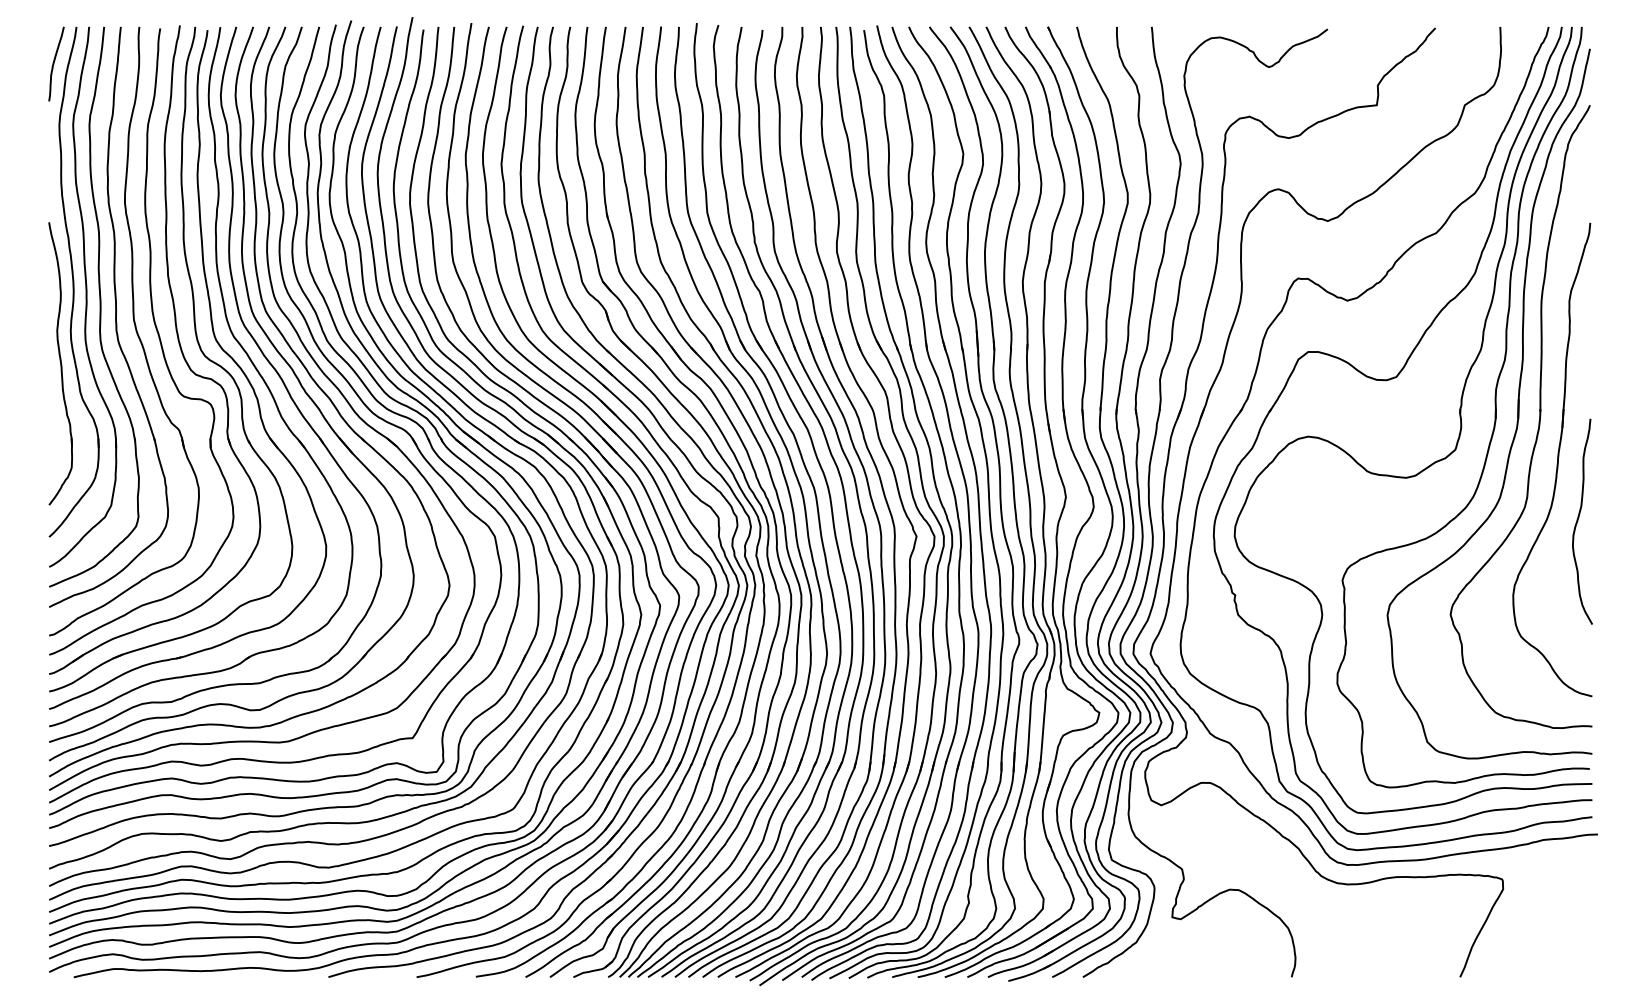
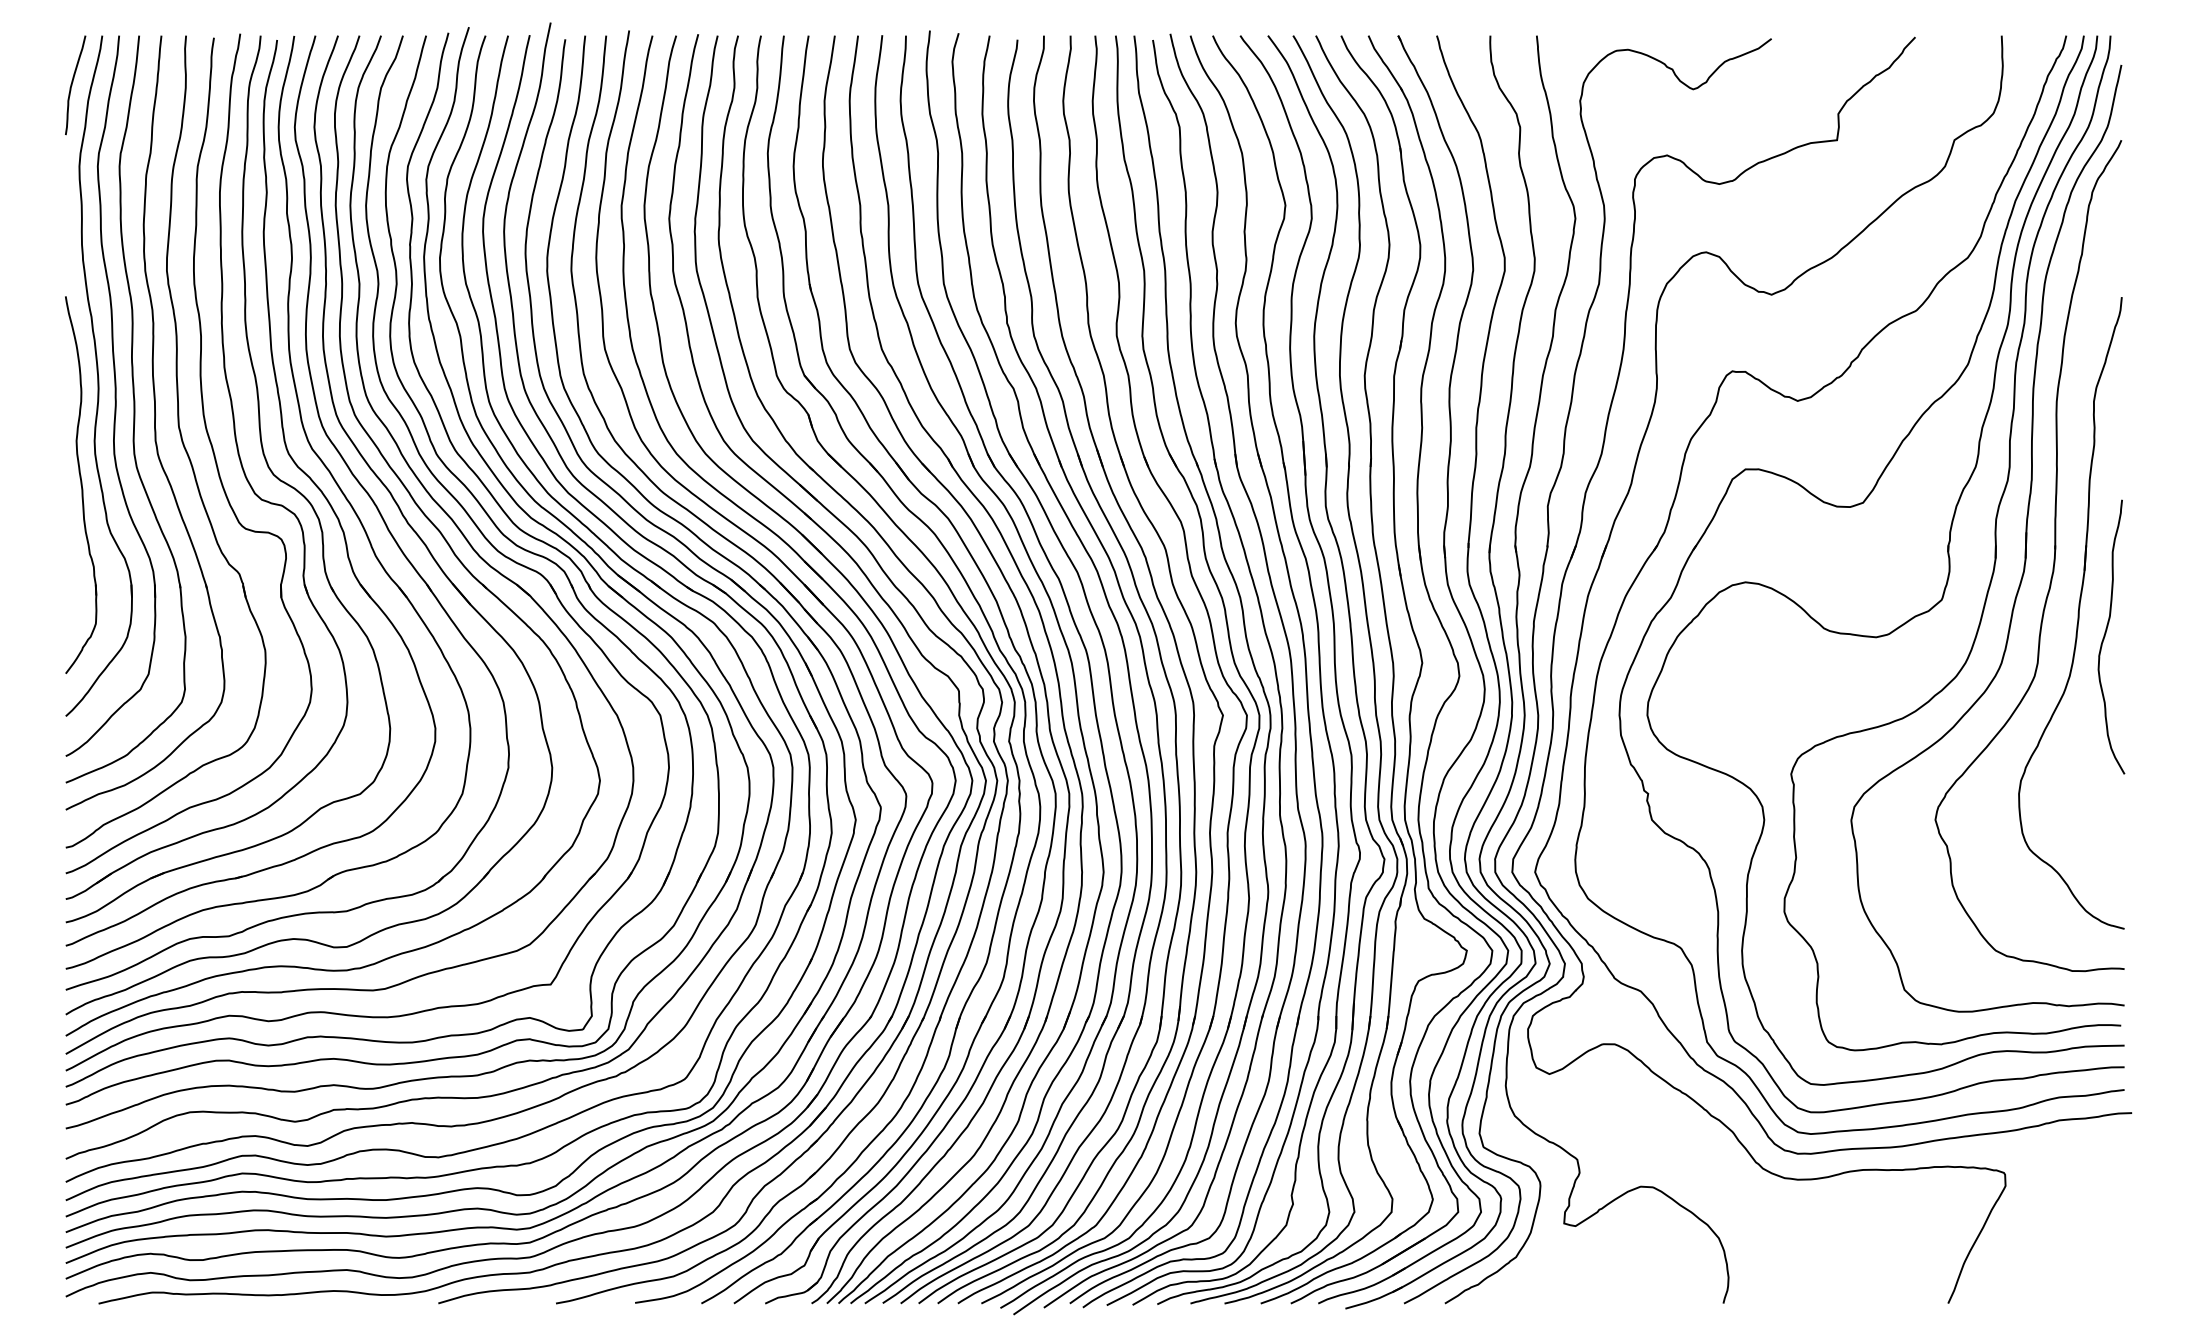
curve: (1578, 521) -> (2106, 636), moved

